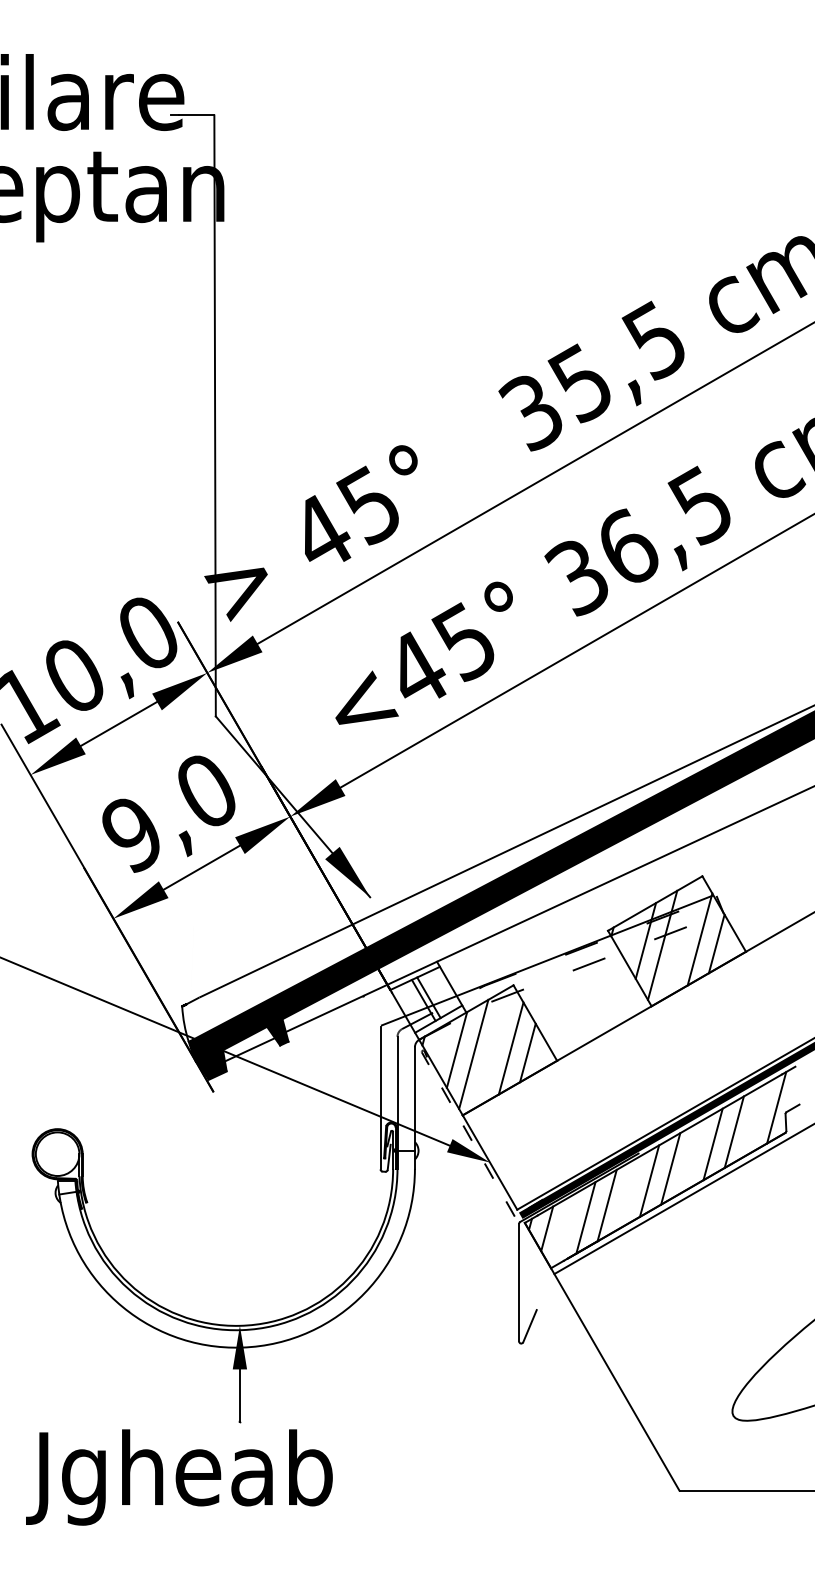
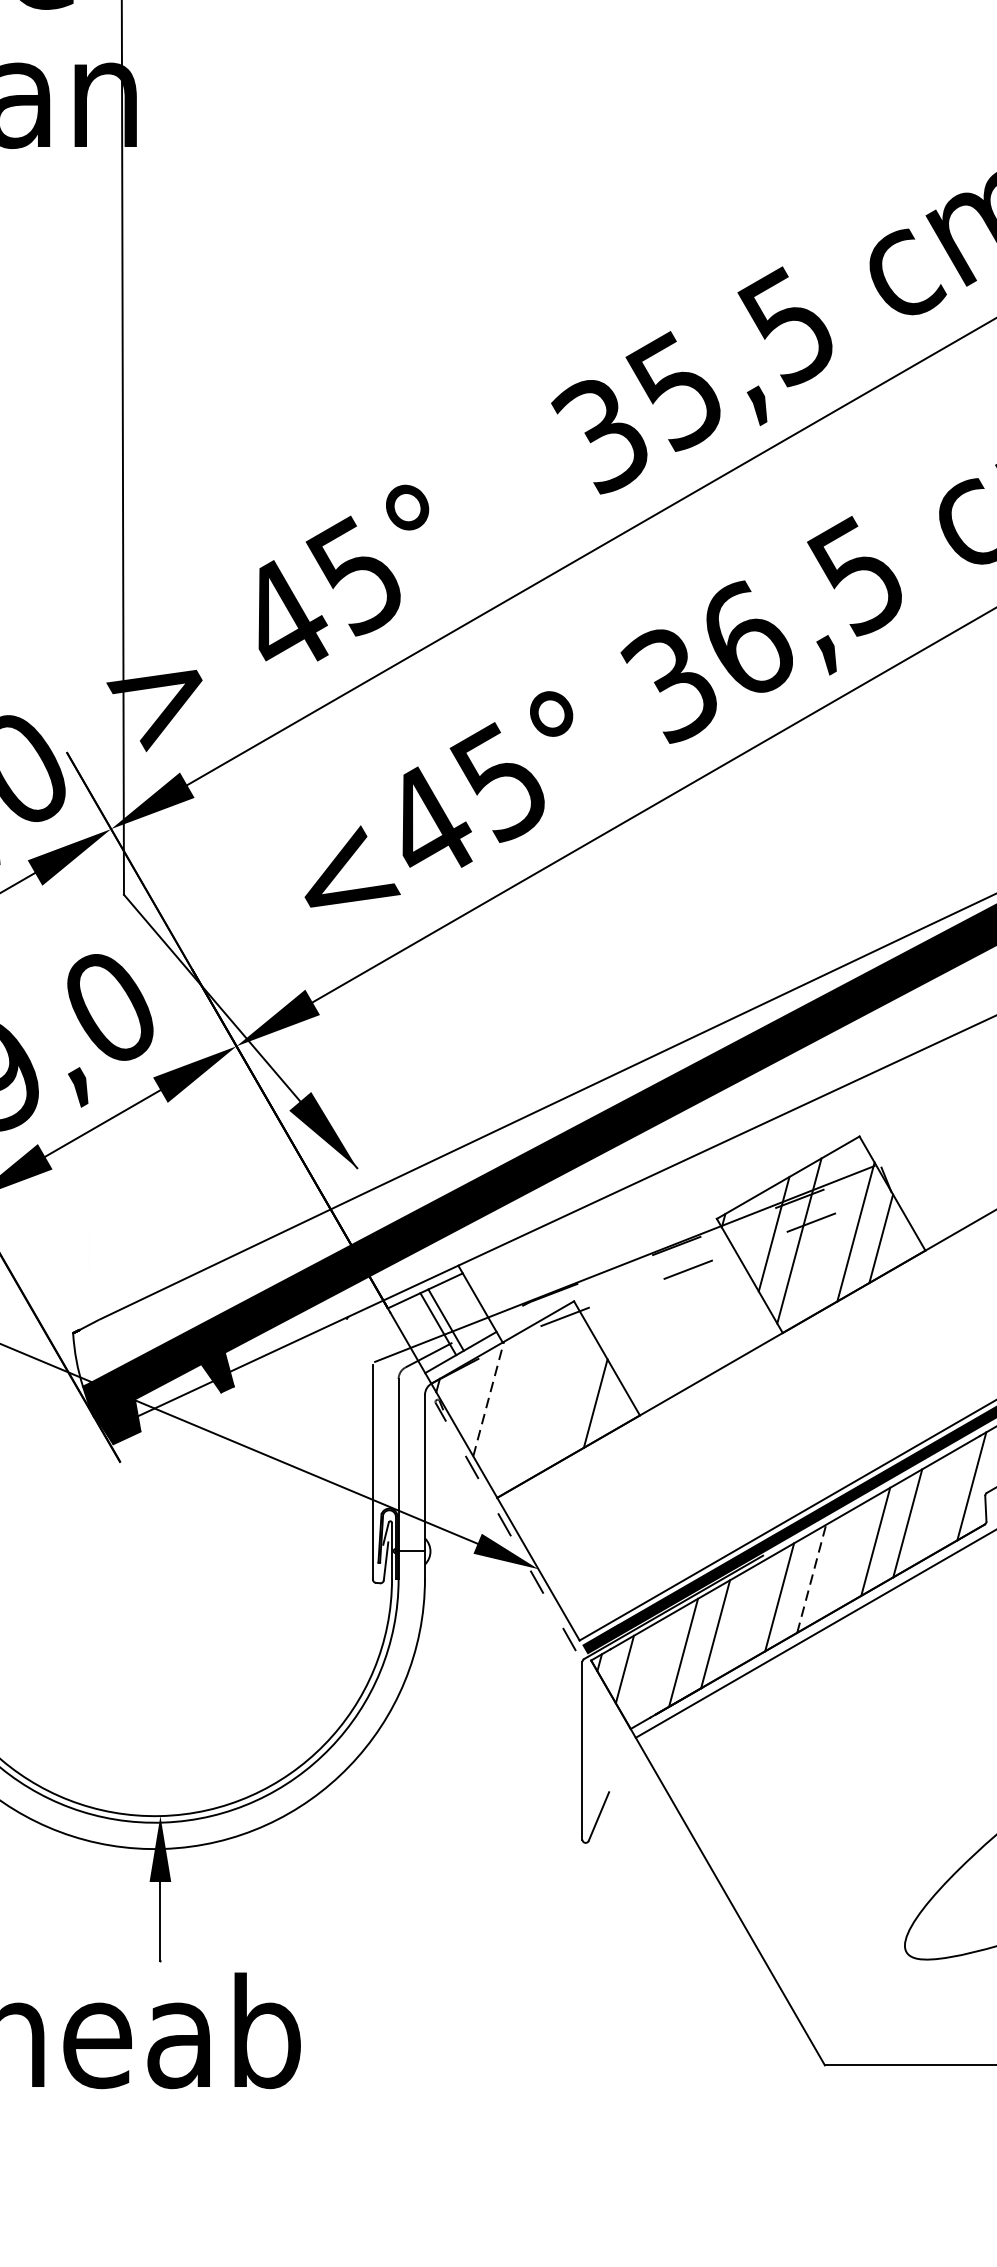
line: (510, 1048) -> (569, 1396), removed
line: (457, 1049) -> (489, 1398), solid -> dashed
line: (473, 1054) -> (513, 1405), removed
line: (670, 1168) -> (811, 1578), solid -> dashed

